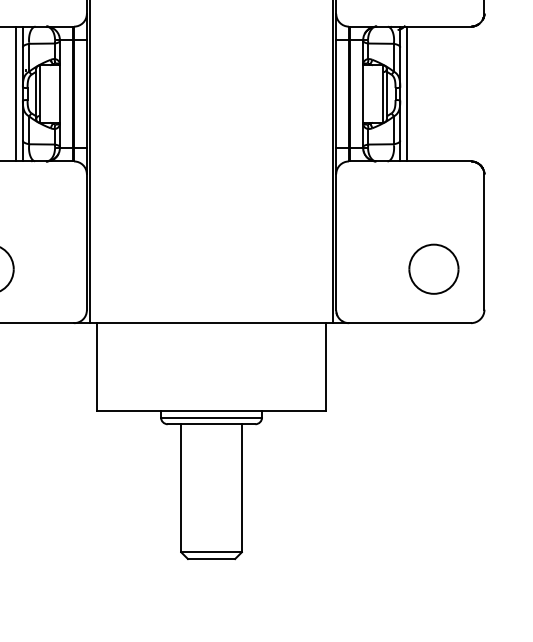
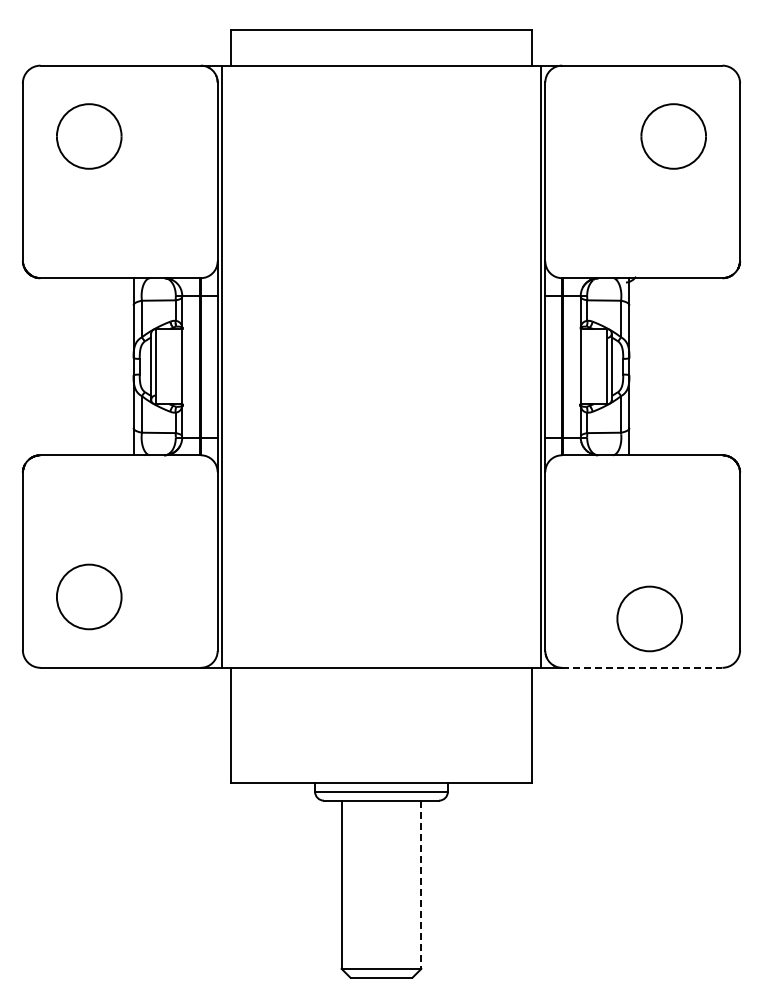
line: (15, 93) -> (124, 366), removed
line: (407, 93) -> (638, 366), removed
part: (433, 268) -> (649, 618), moved
line: (410, 322) -> (642, 667), solid -> dashed
line: (242, 488) -> (421, 885), solid -> dashed

